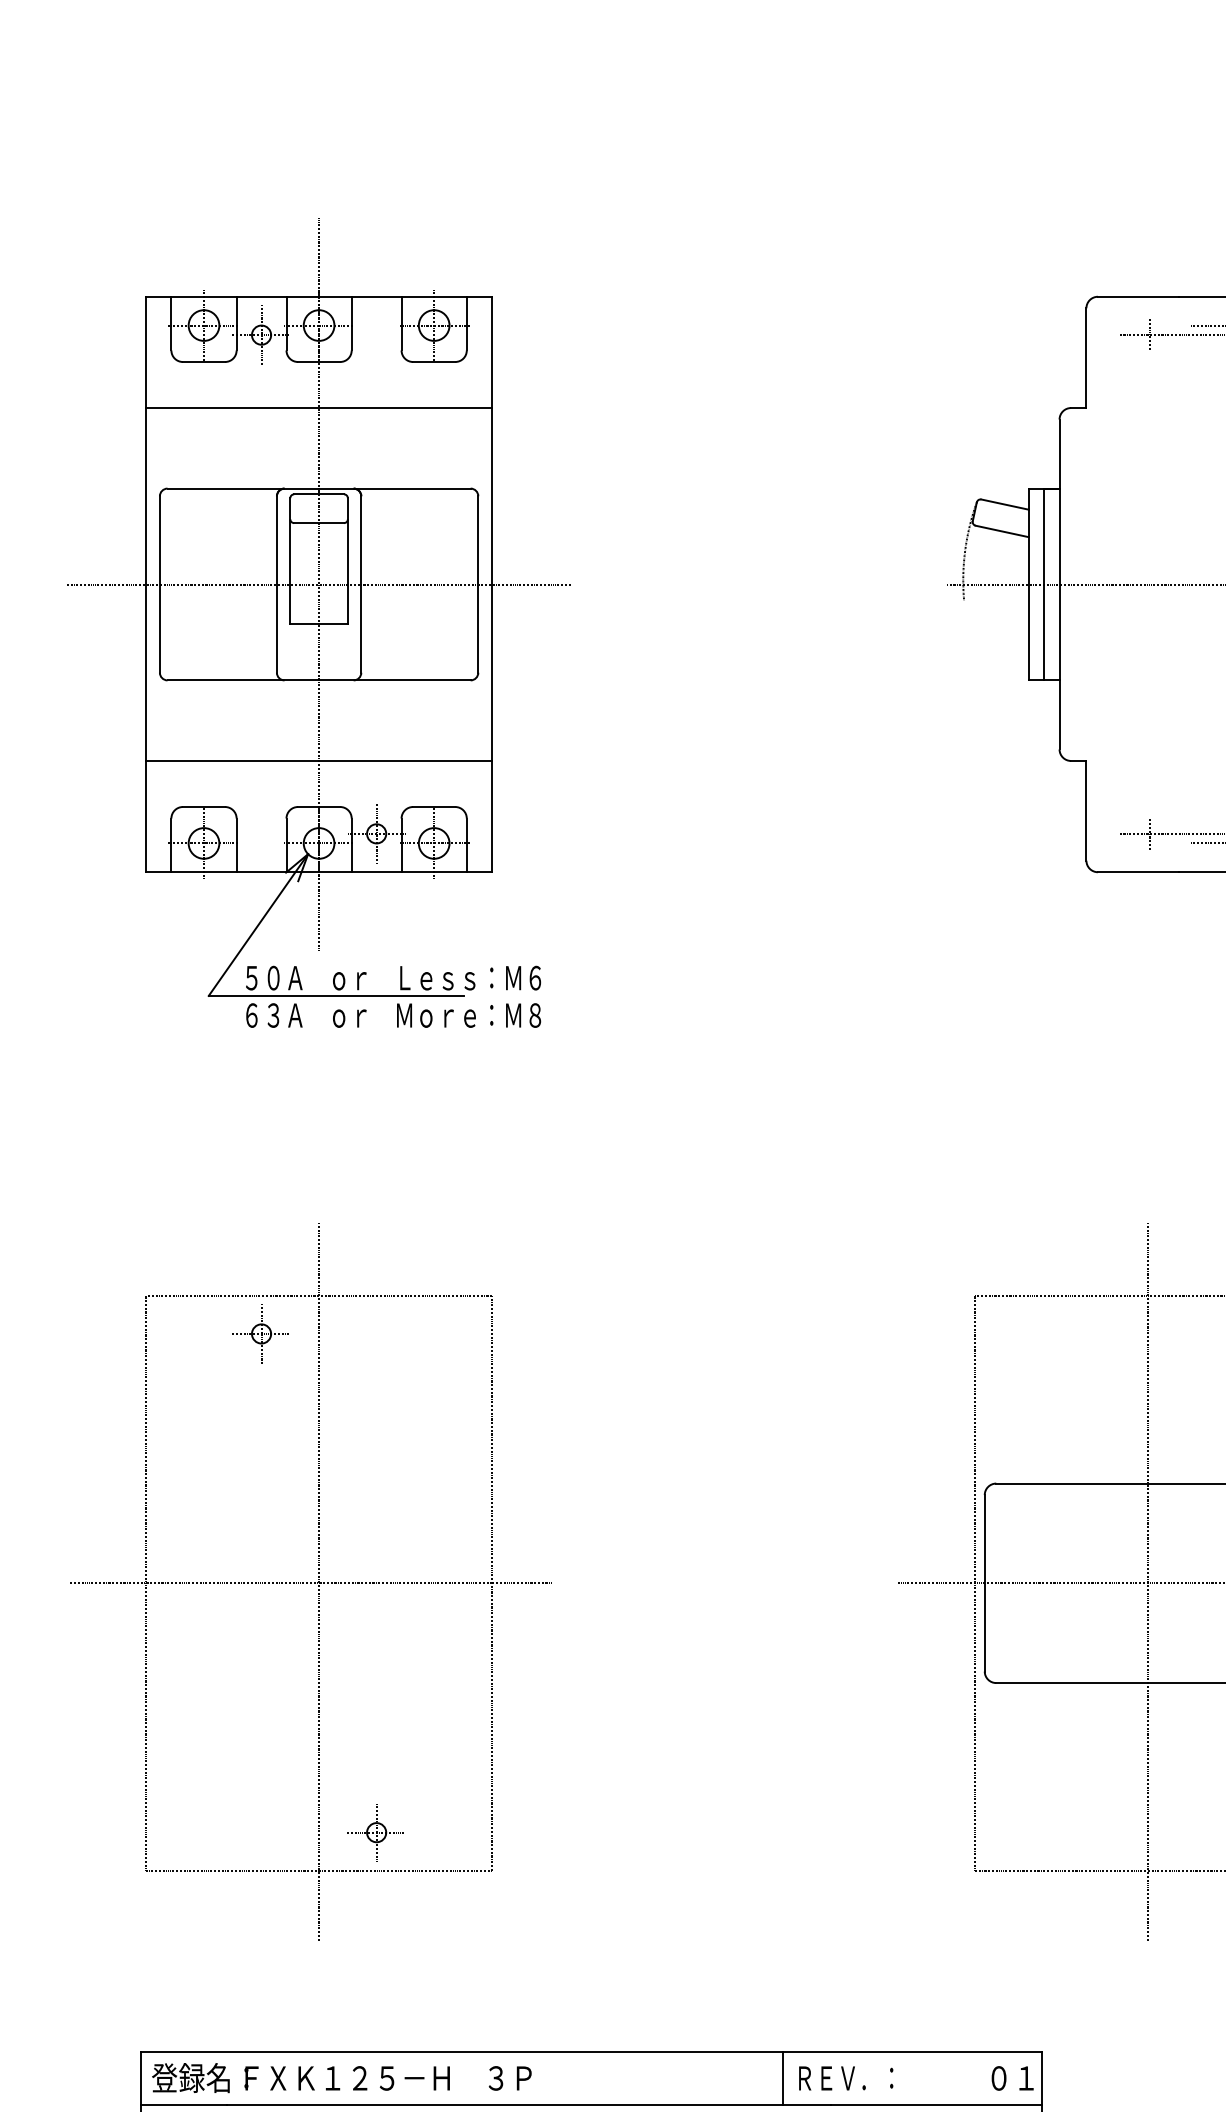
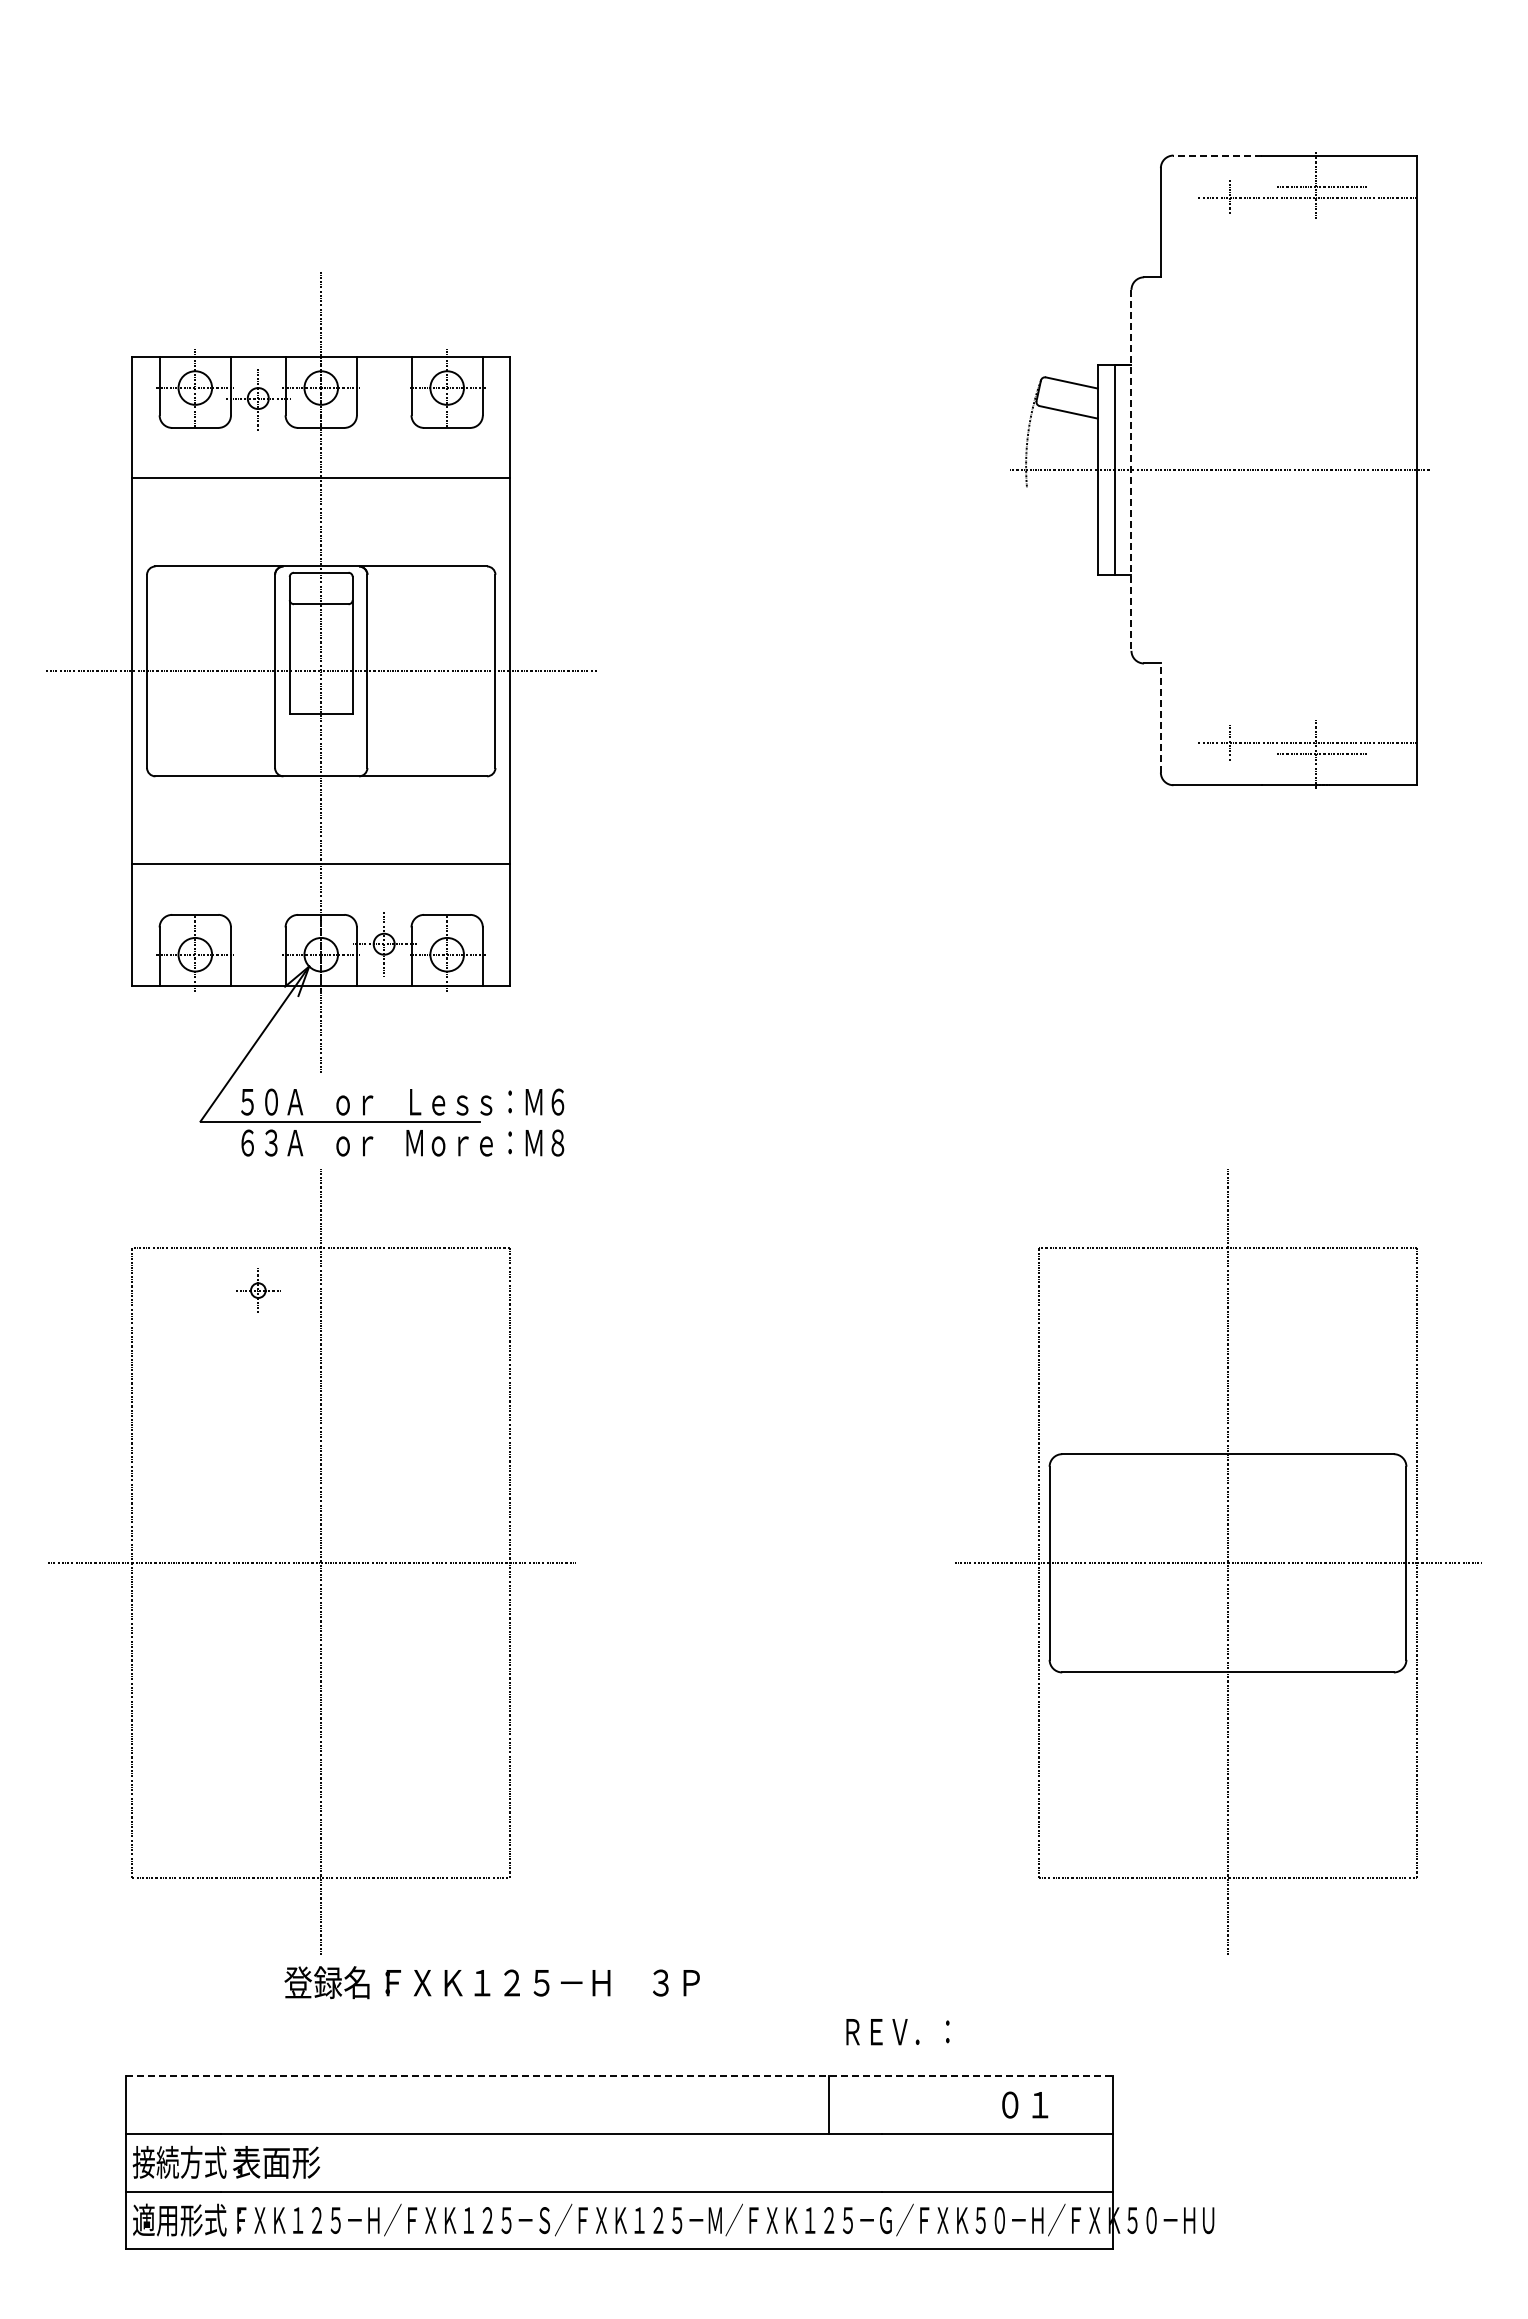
line: (1138, 296) -> (1217, 155), solid -> dashed
line: (1059, 584) -> (1131, 470), solid -> dashed
part: (319, 623) -> (321, 714), moved
line: (1086, 811) -> (1160, 718), solid -> dashed
part: (261, 1333) -> (258, 1290), size x0.7
part: (376, 1832) -> (384, 1836), removed
line: (591, 2052) -> (619, 2076), solid -> dashed
text: (341, 2077) -> (491, 1982), moved
text: (1012, 2077) -> (1025, 2104), moved
text: (845, 2078) -> (897, 2032), moved

